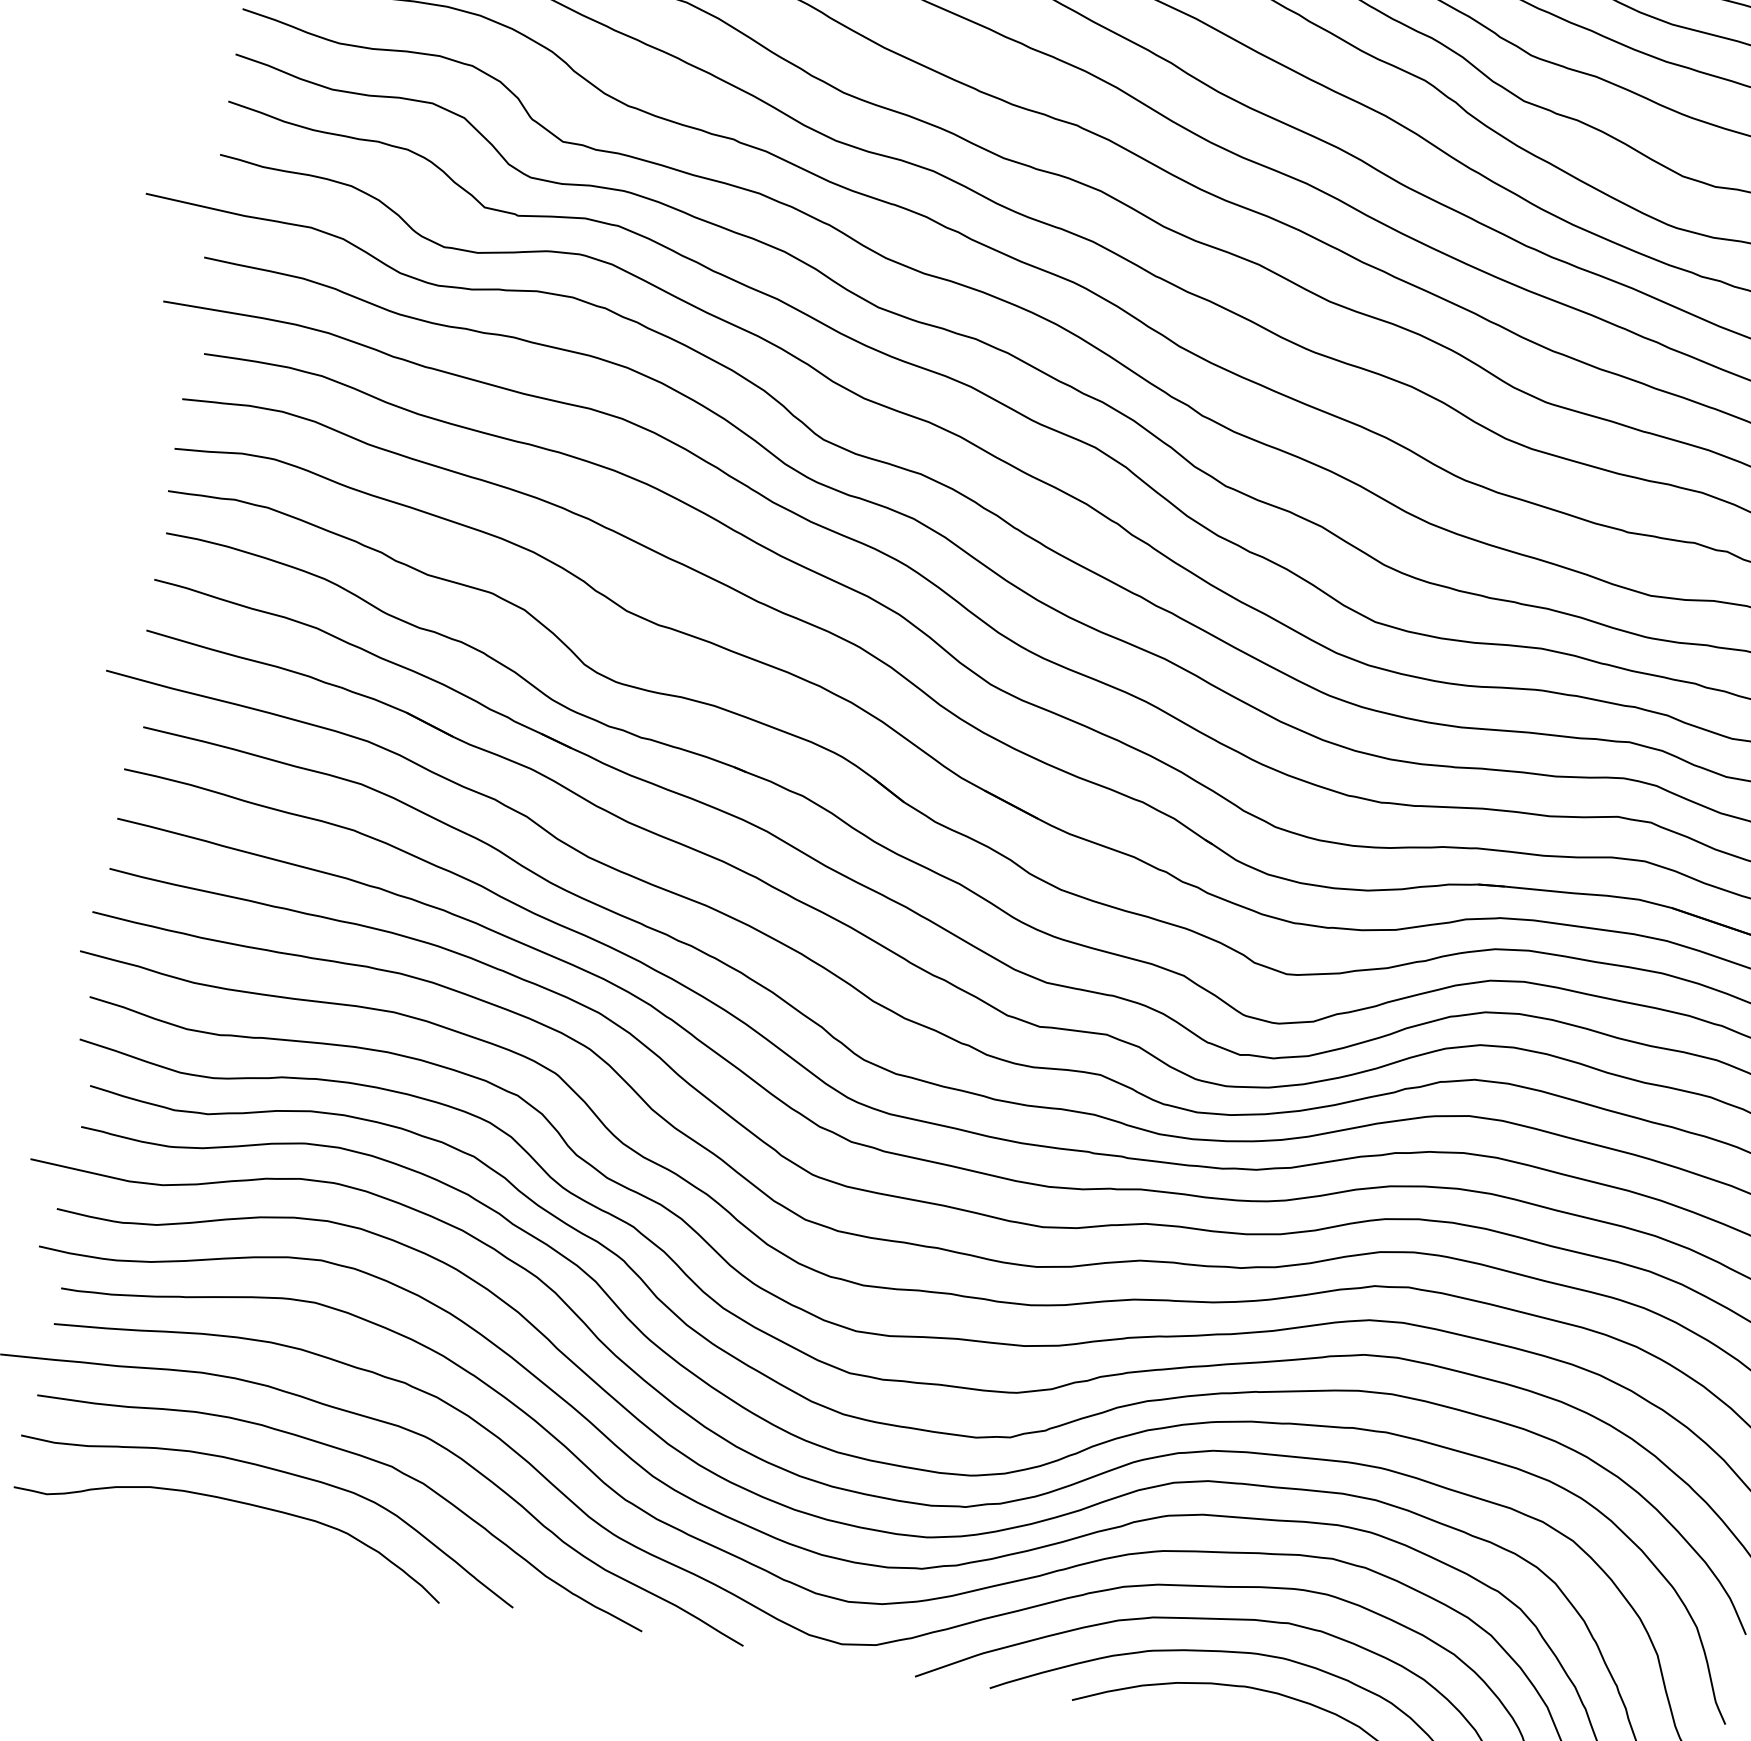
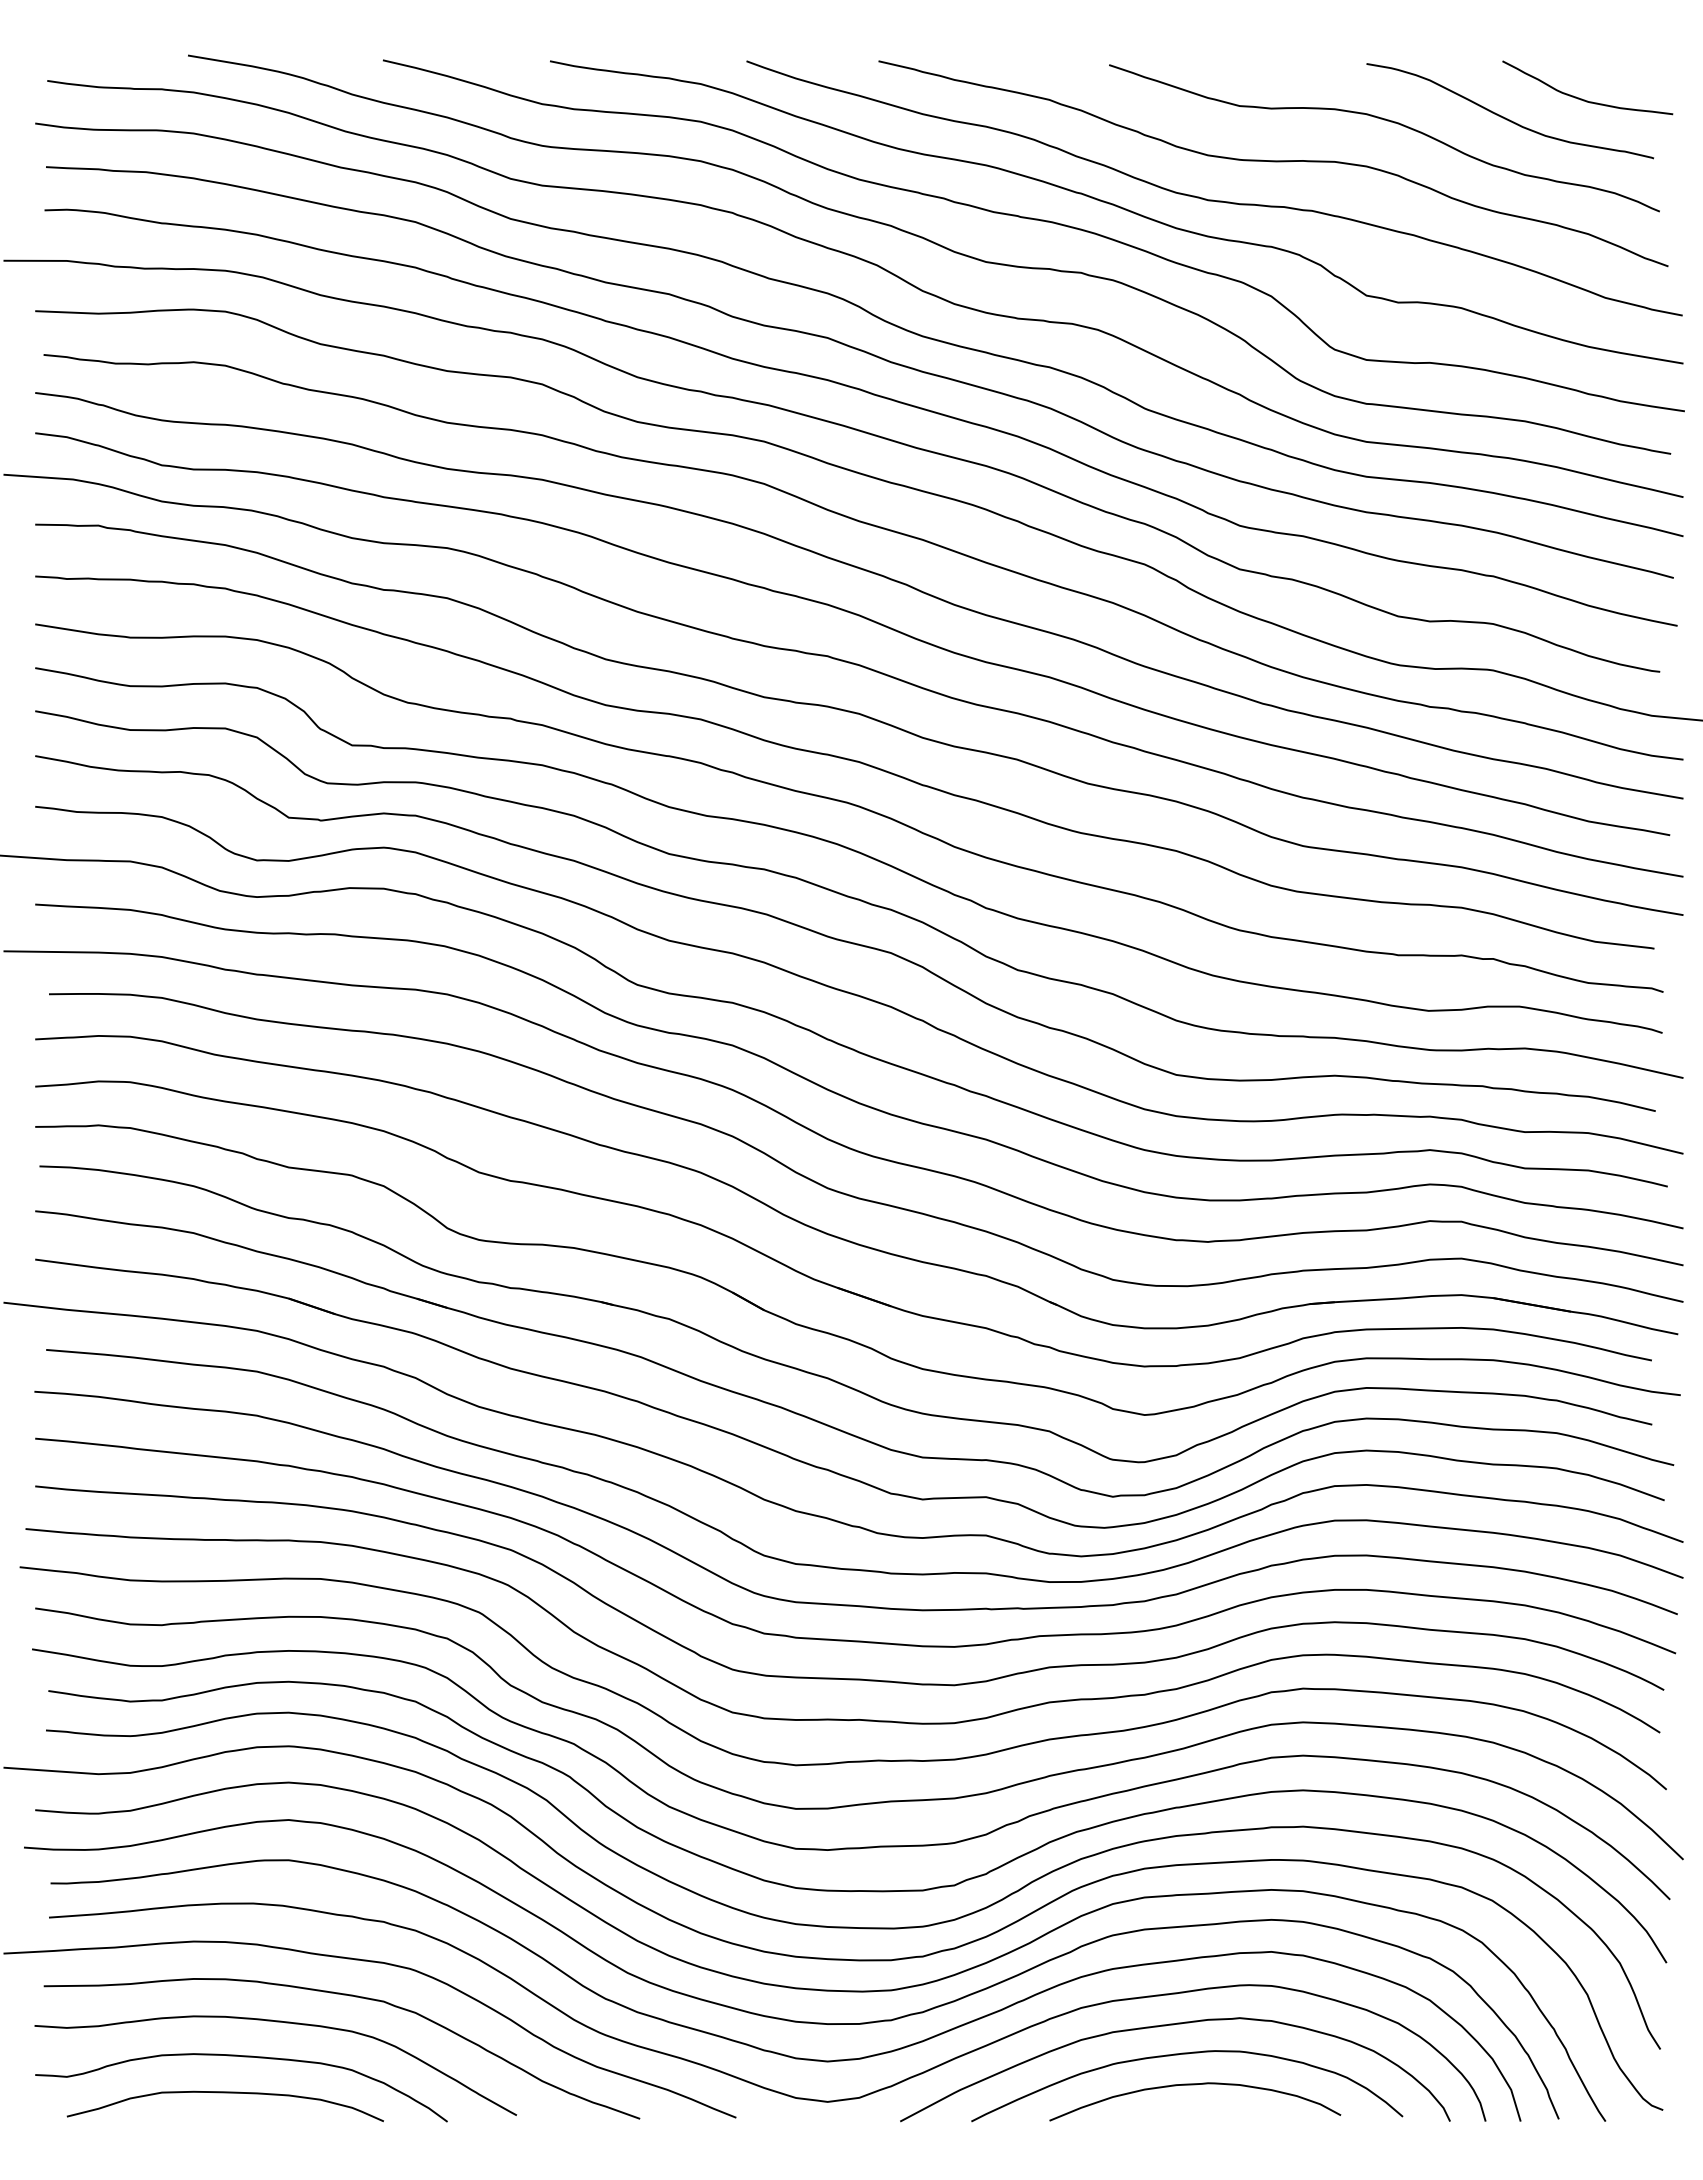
curve: (209, 1537) -> (224, 2093), added

